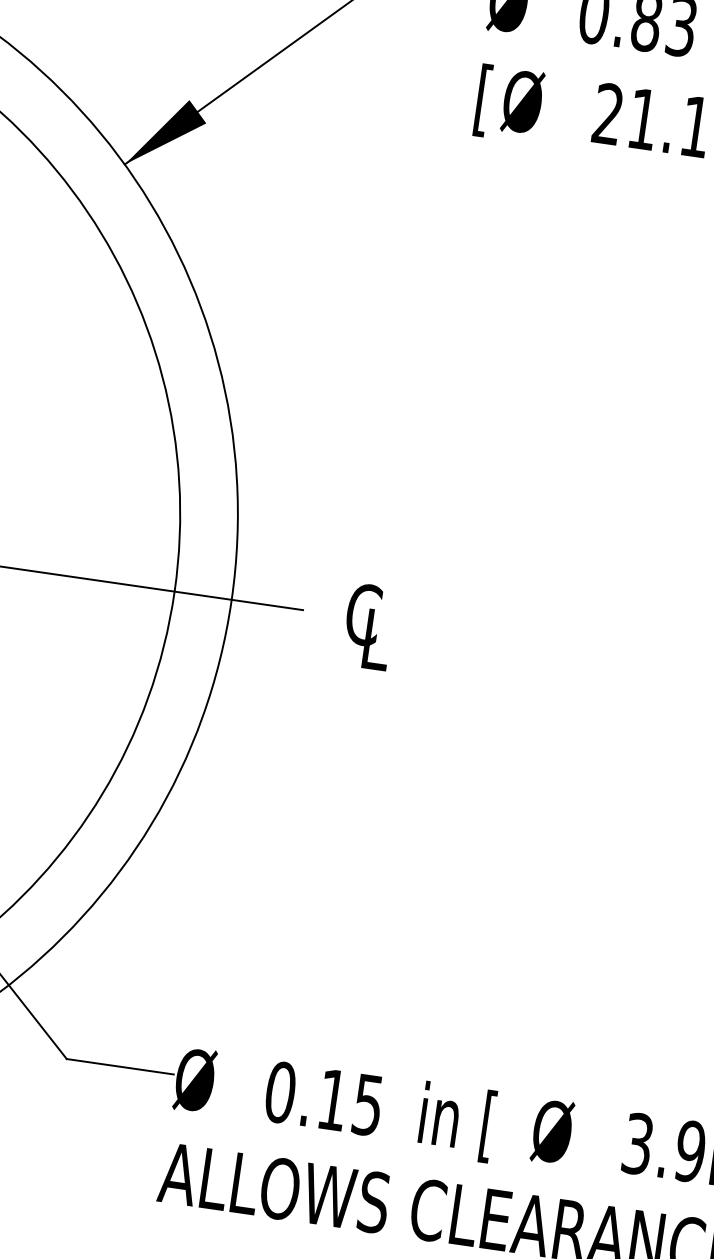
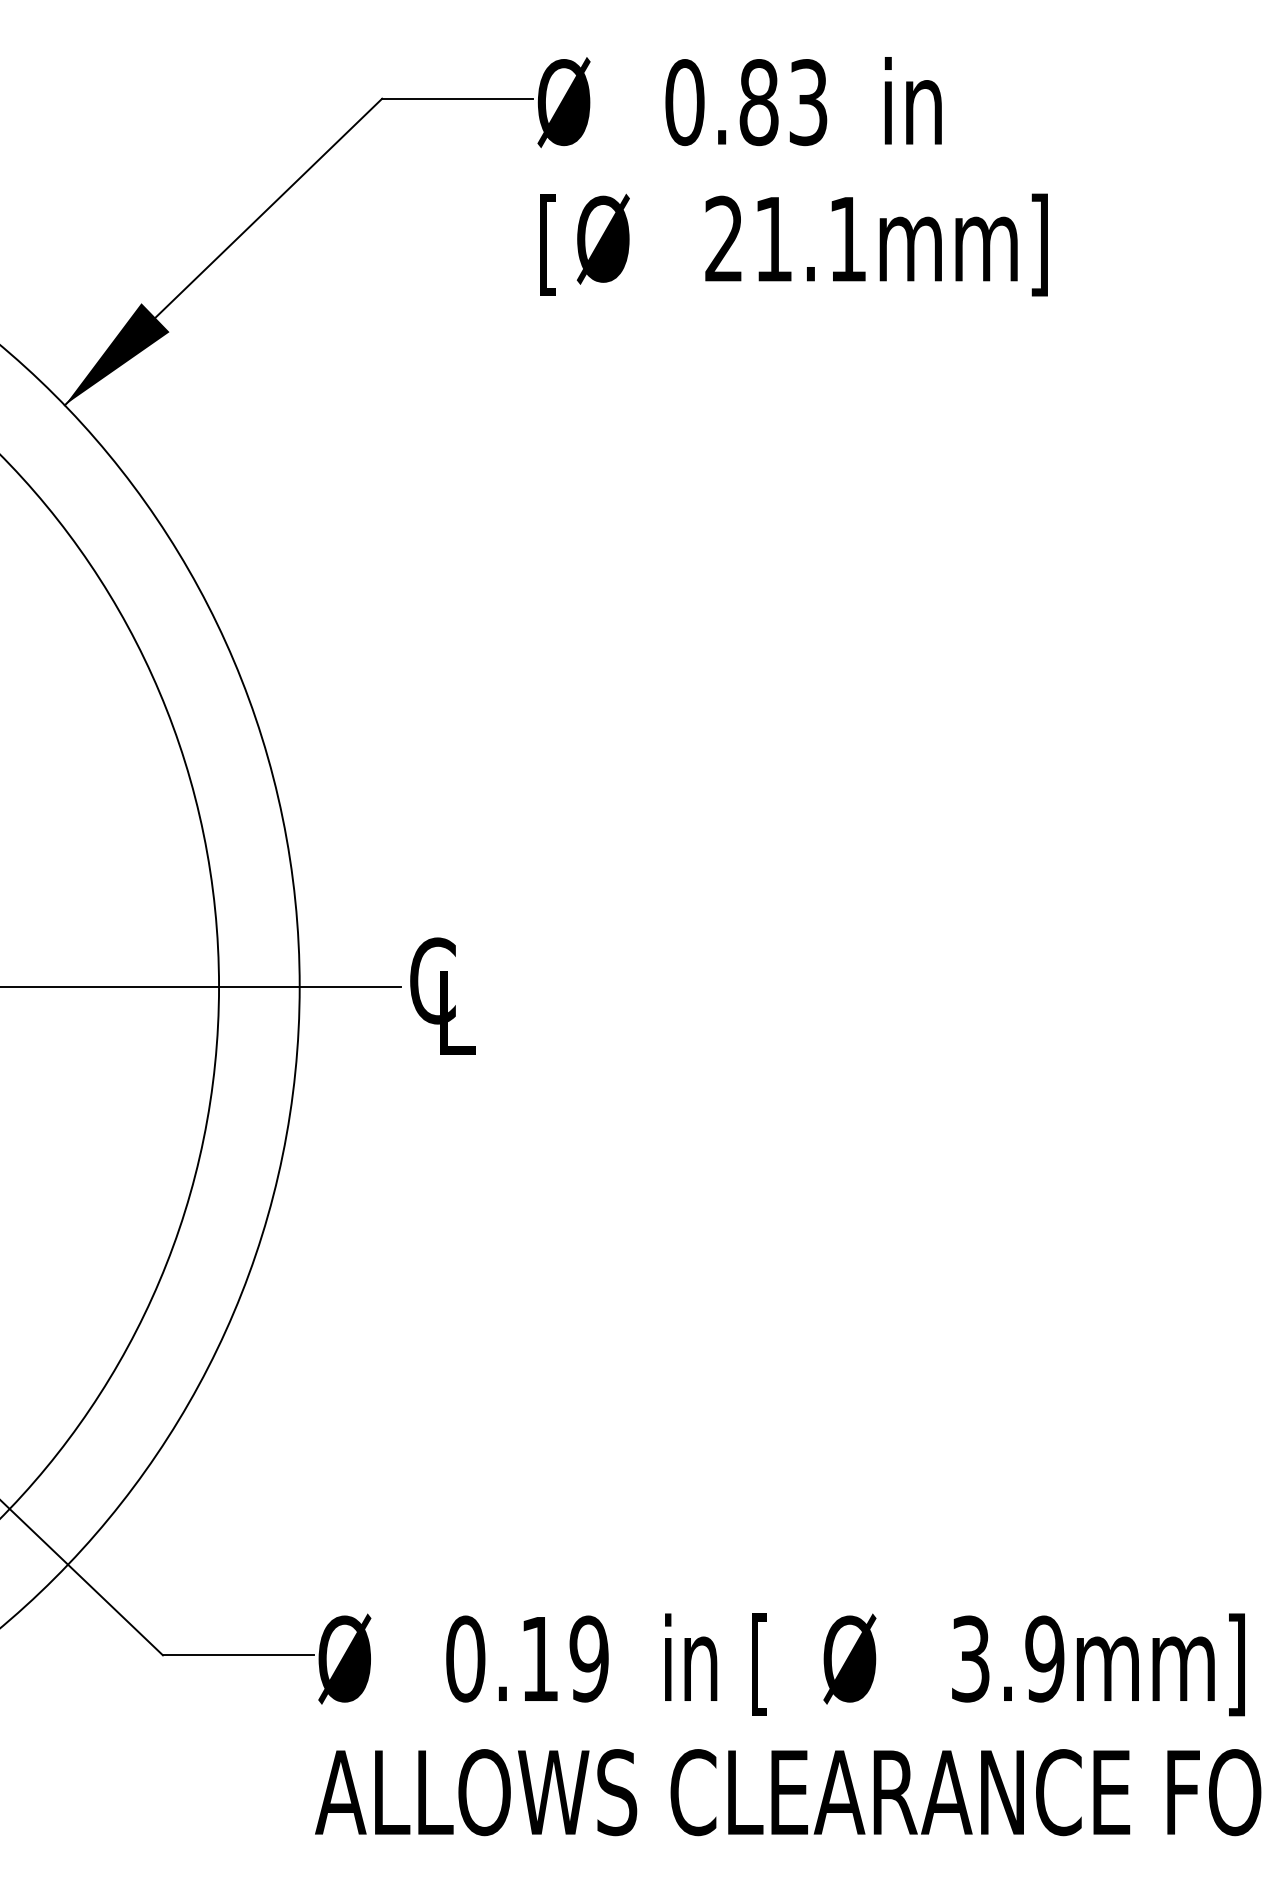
text: (368, 625) -> (442, 995), moved
text: (367, 1104) -> (588, 1658), 0.15 -> 0.19

